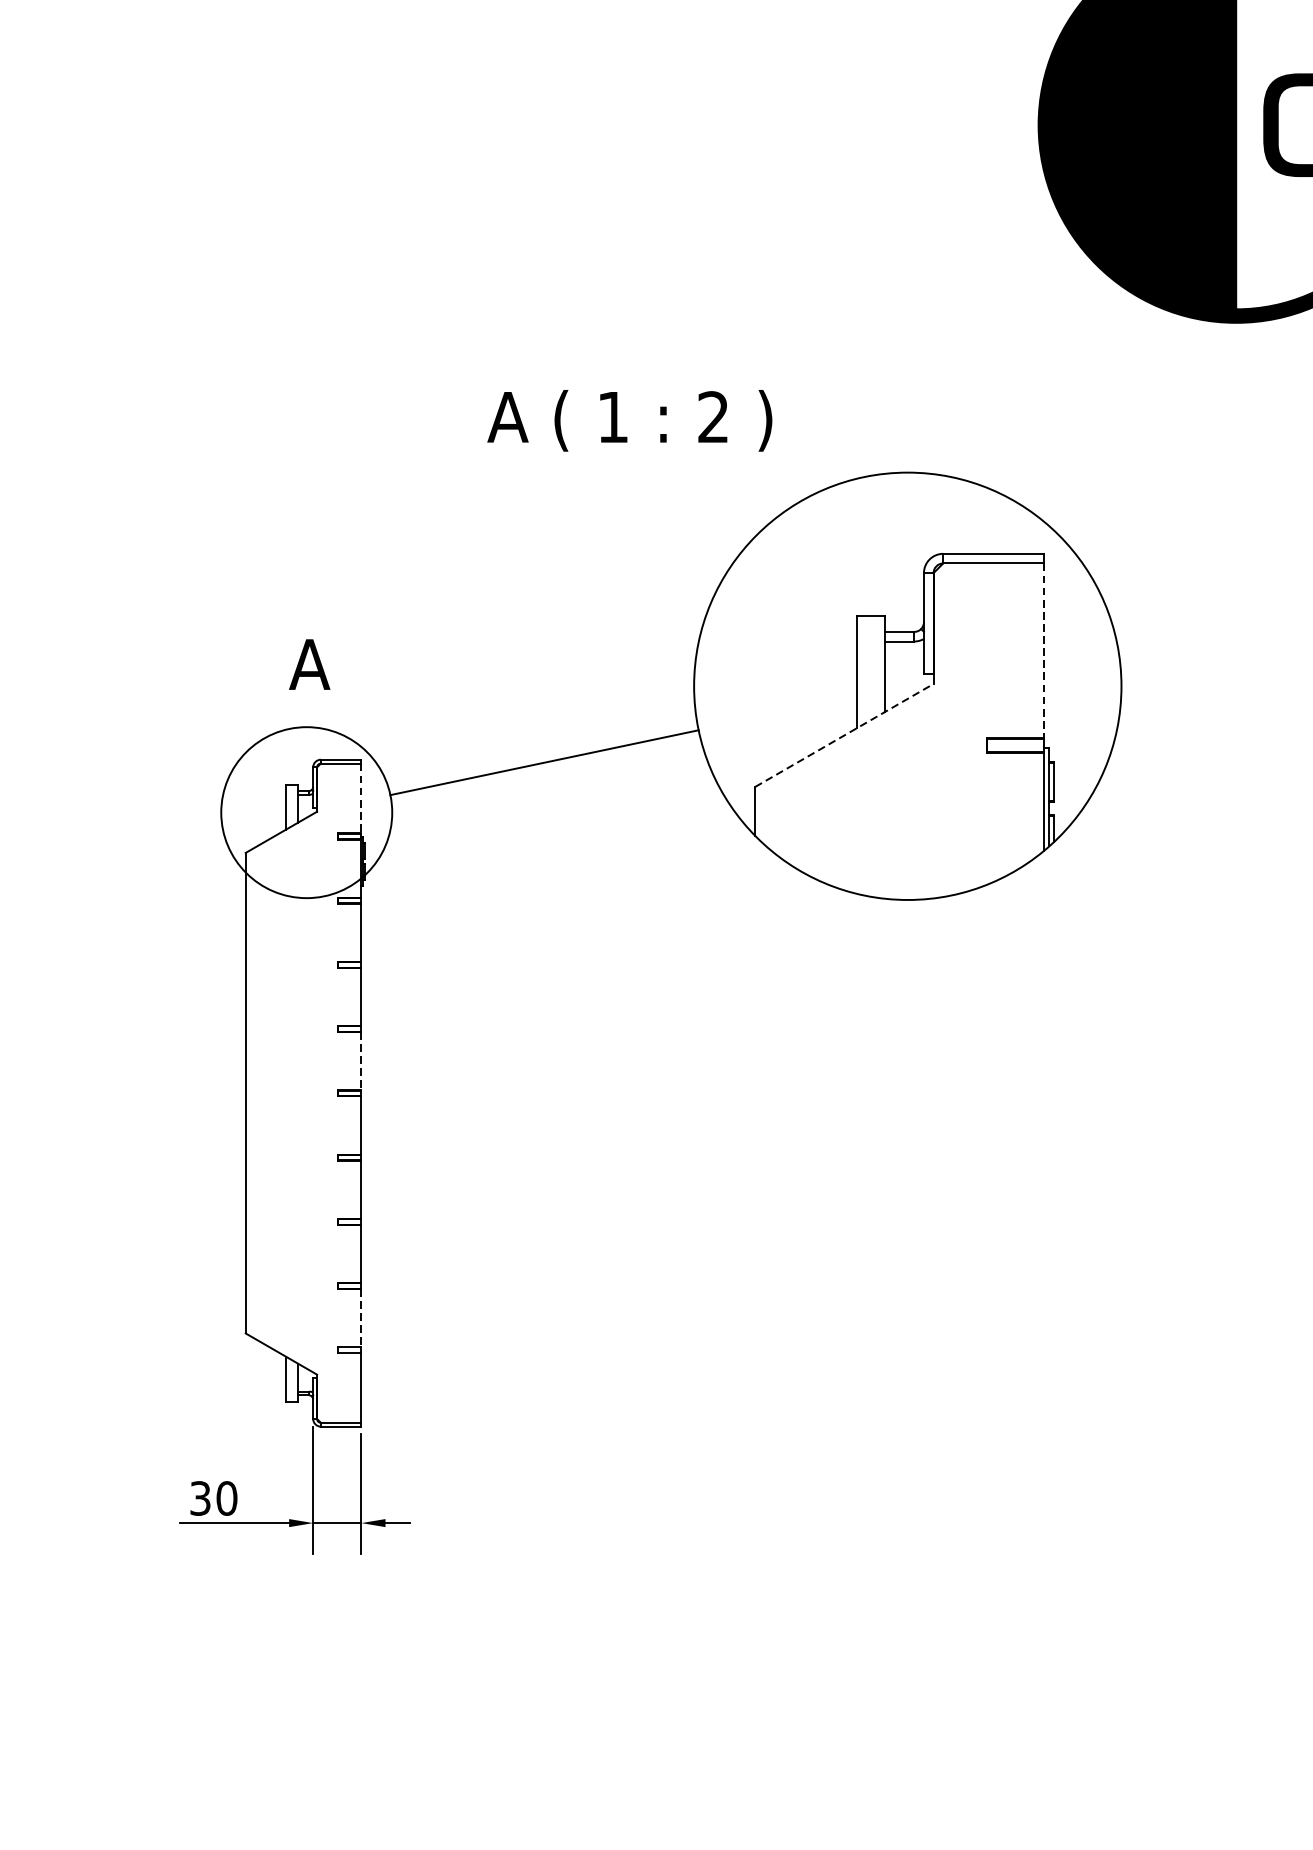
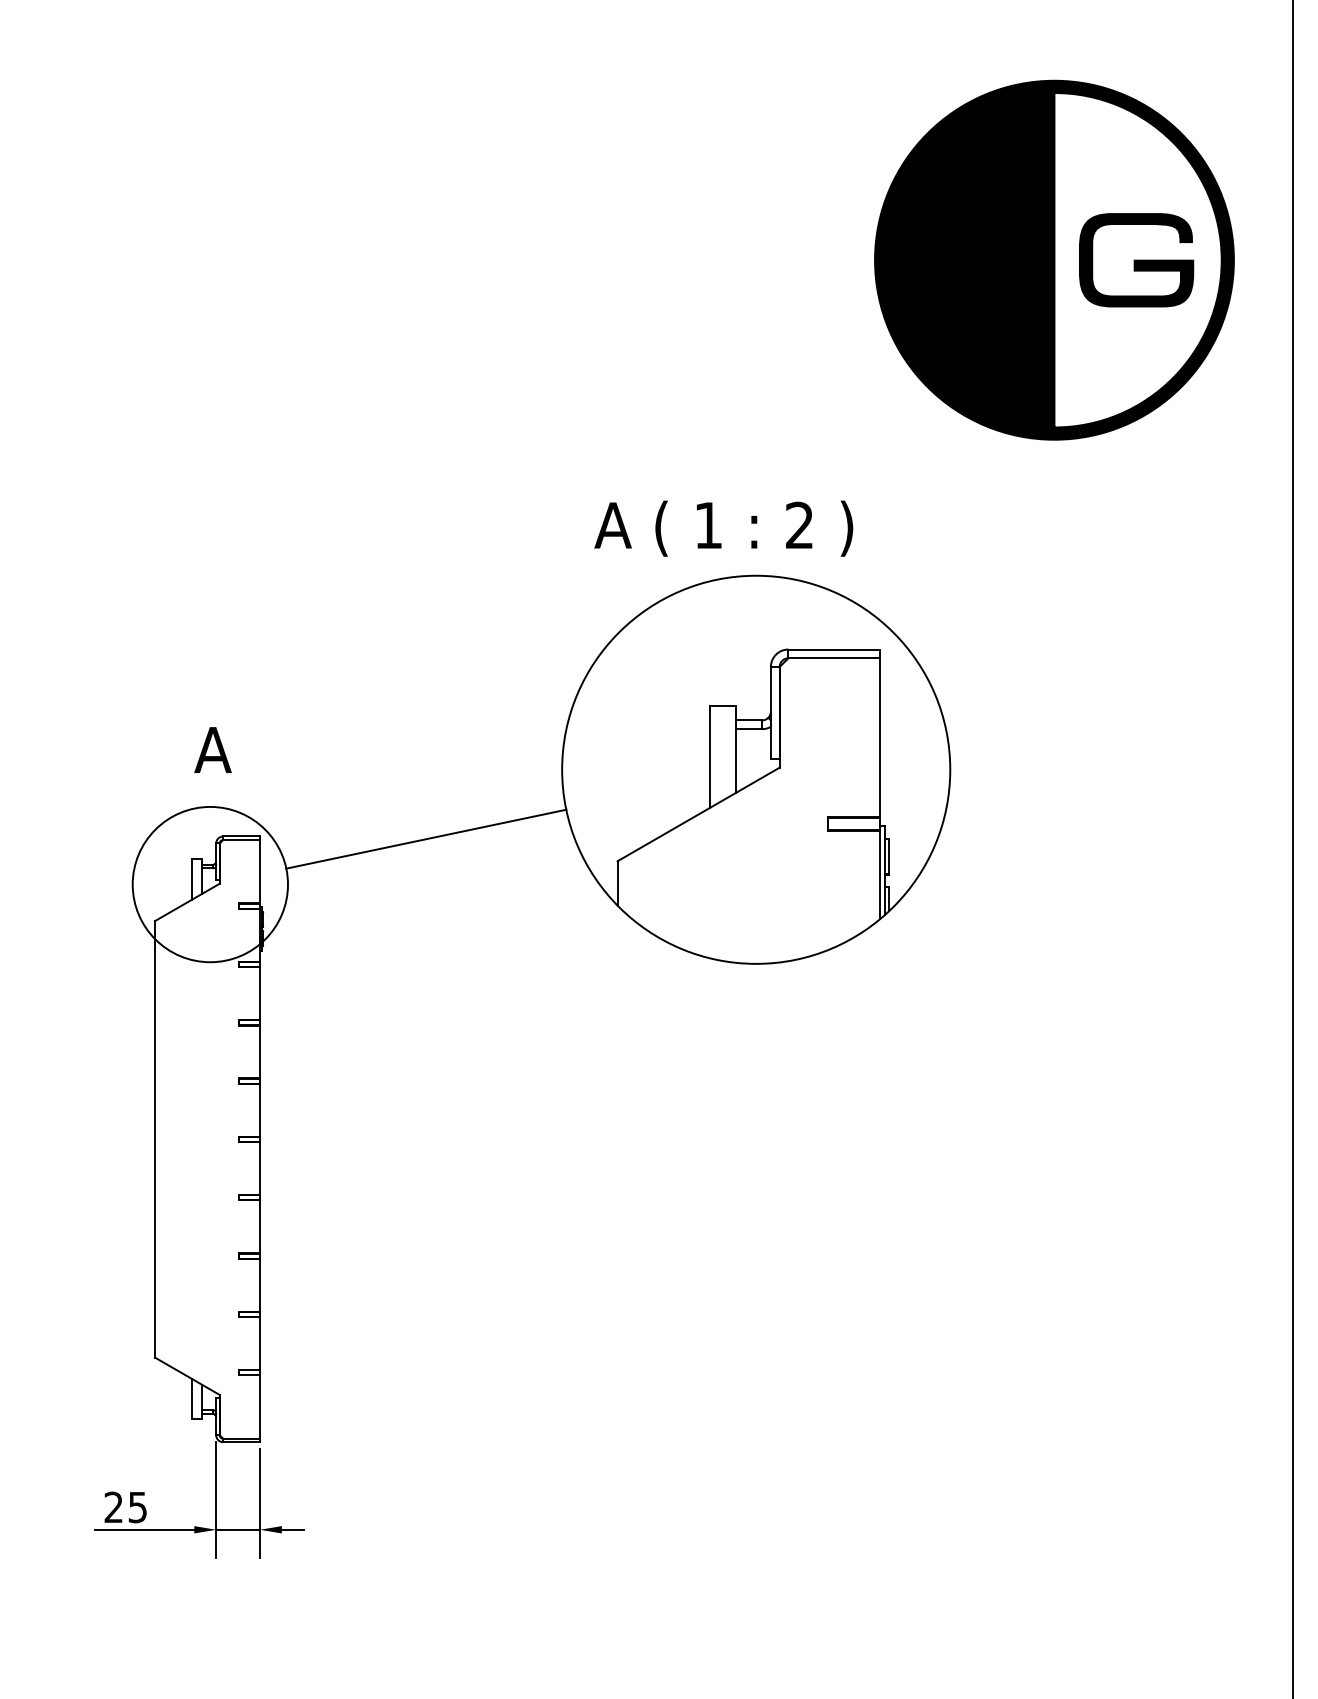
text: (629, 420) -> (723, 528), moved
line: (1044, 650) -> (880, 737), dashed -> solid
line: (845, 735) -> (699, 814), dashed -> solid
line: (360, 798) -> (259, 871), dashed -> solid
line: (360, 1061) -> (259, 1110), dashed -> solid
line: (360, 1317) -> (259, 1343), dashed -> solid
text: (213, 1498) -> (125, 1507), 30 -> 25

